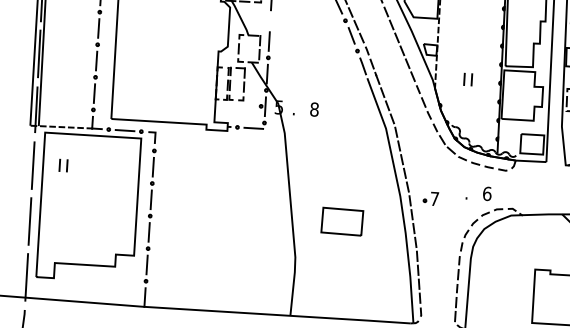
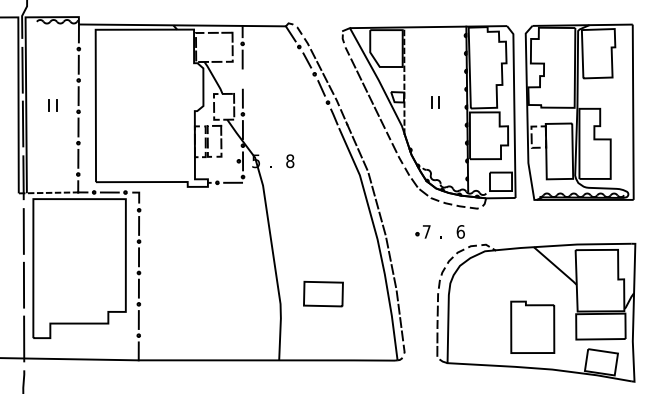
part: (467, 79) -> (435, 102), moved
part: (63, 165) -> (52, 105), moved
part: (430, 198) -> (422, 231), moved
part: (342, 221) -> (323, 293), moved

